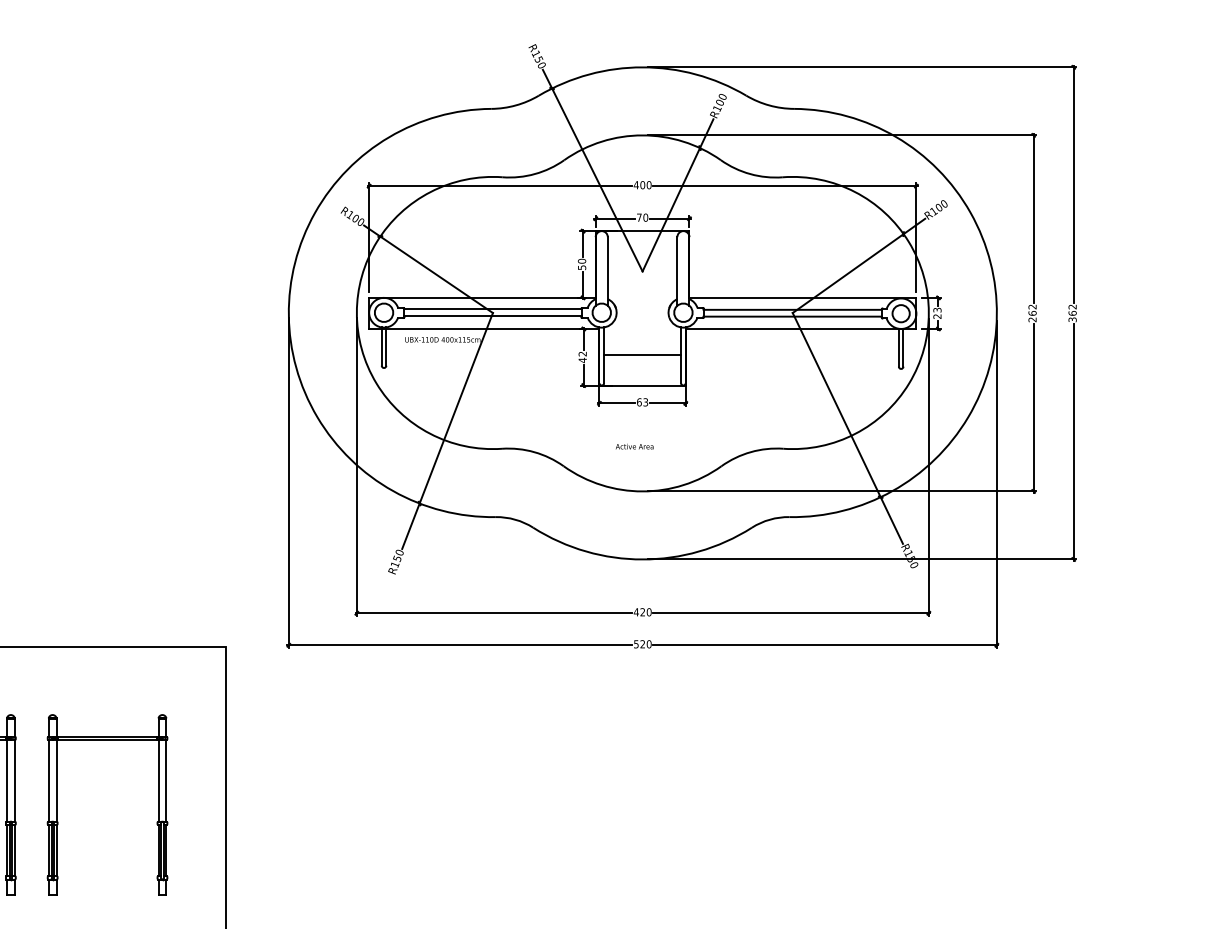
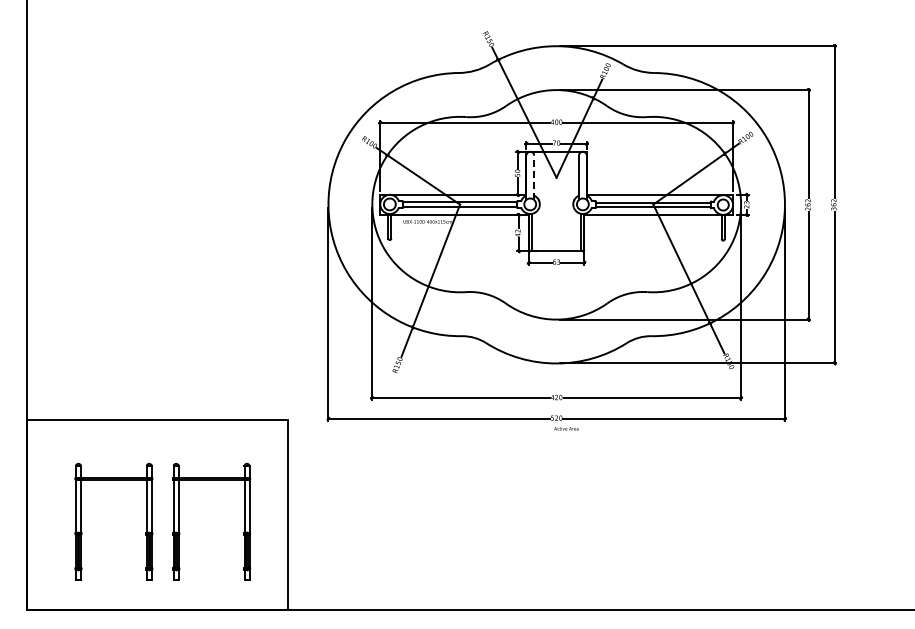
line: (608, 270) -> (534, 177), solid -> dashed
line: (642, 354) -> (556, 231), removed
text: (634, 446) -> (566, 428), moved

